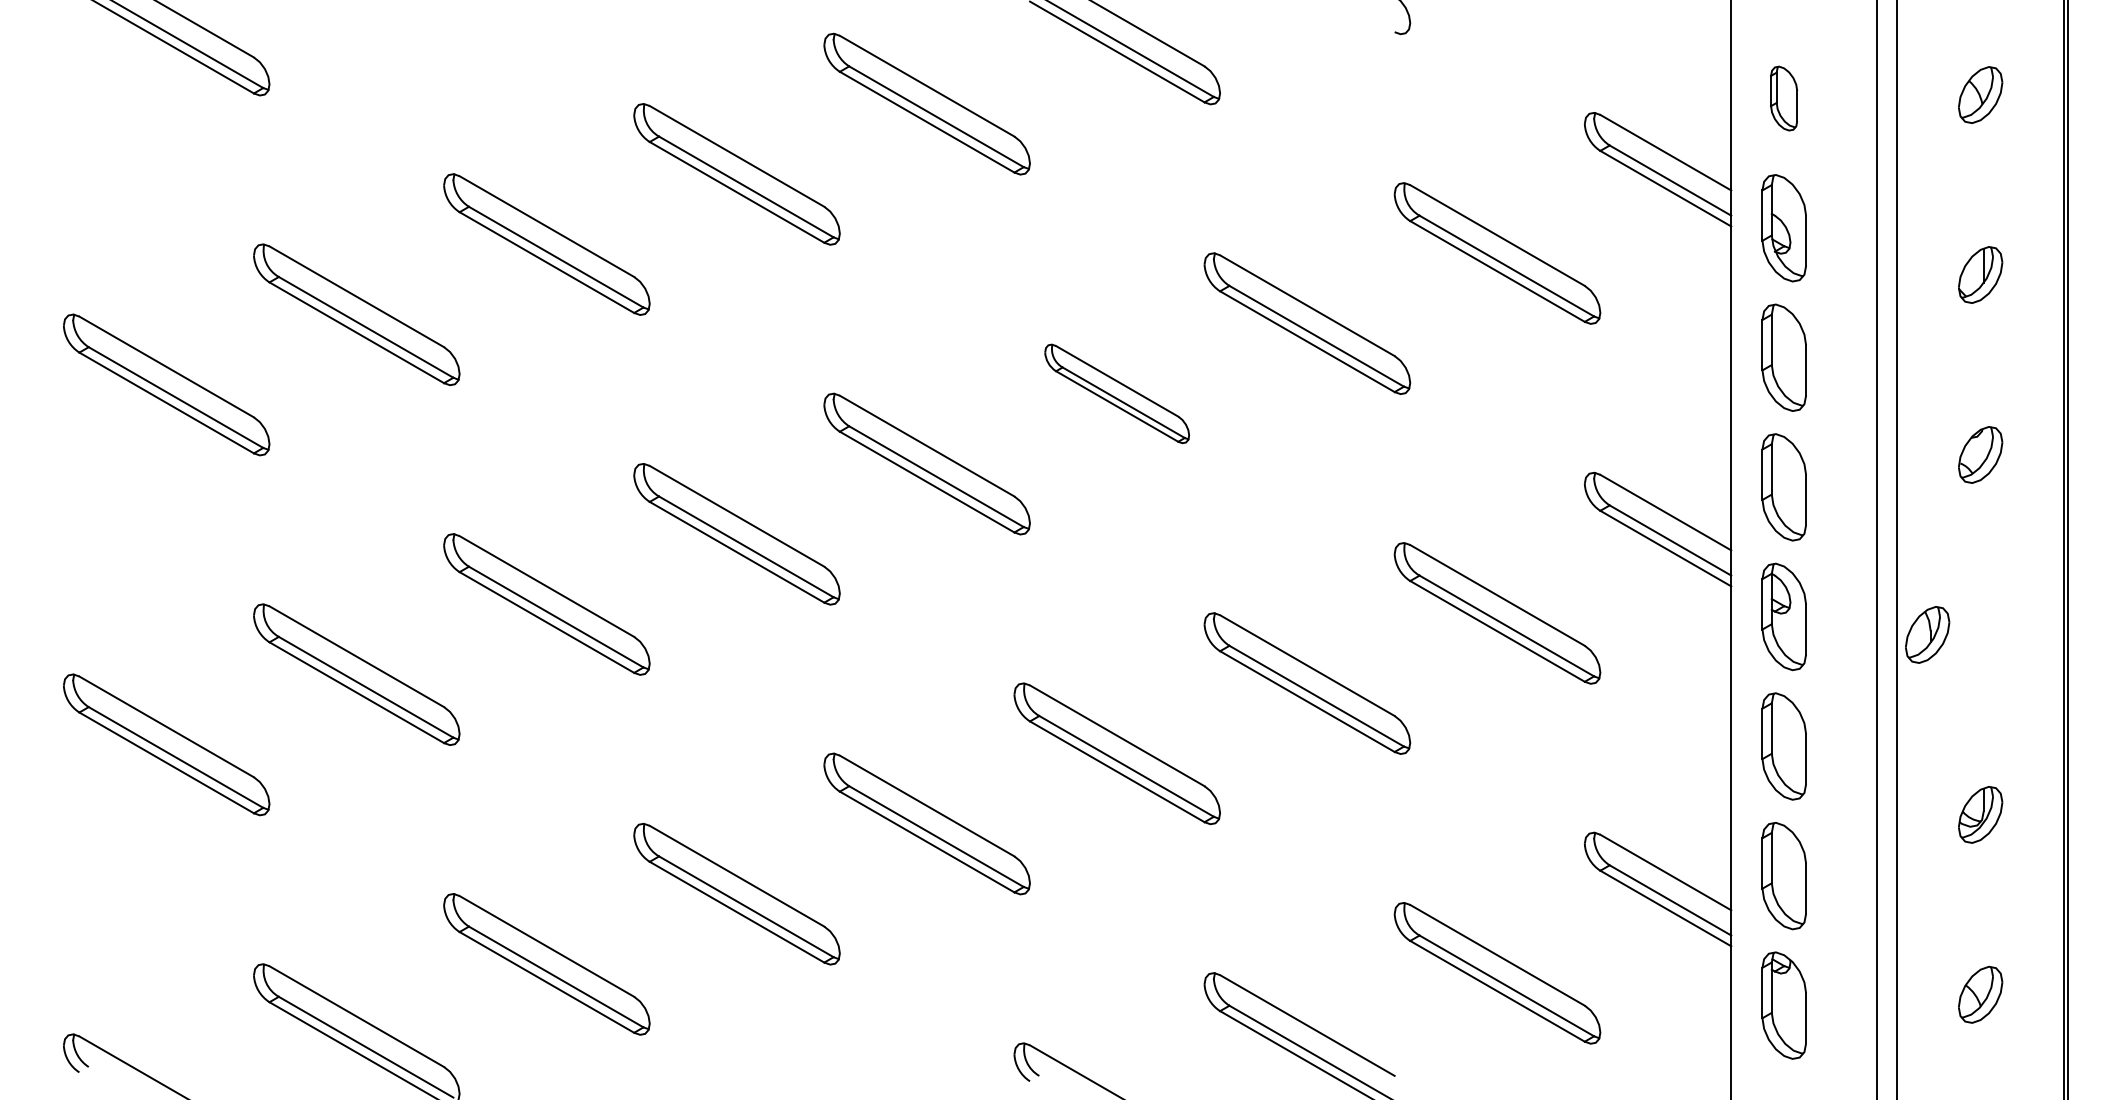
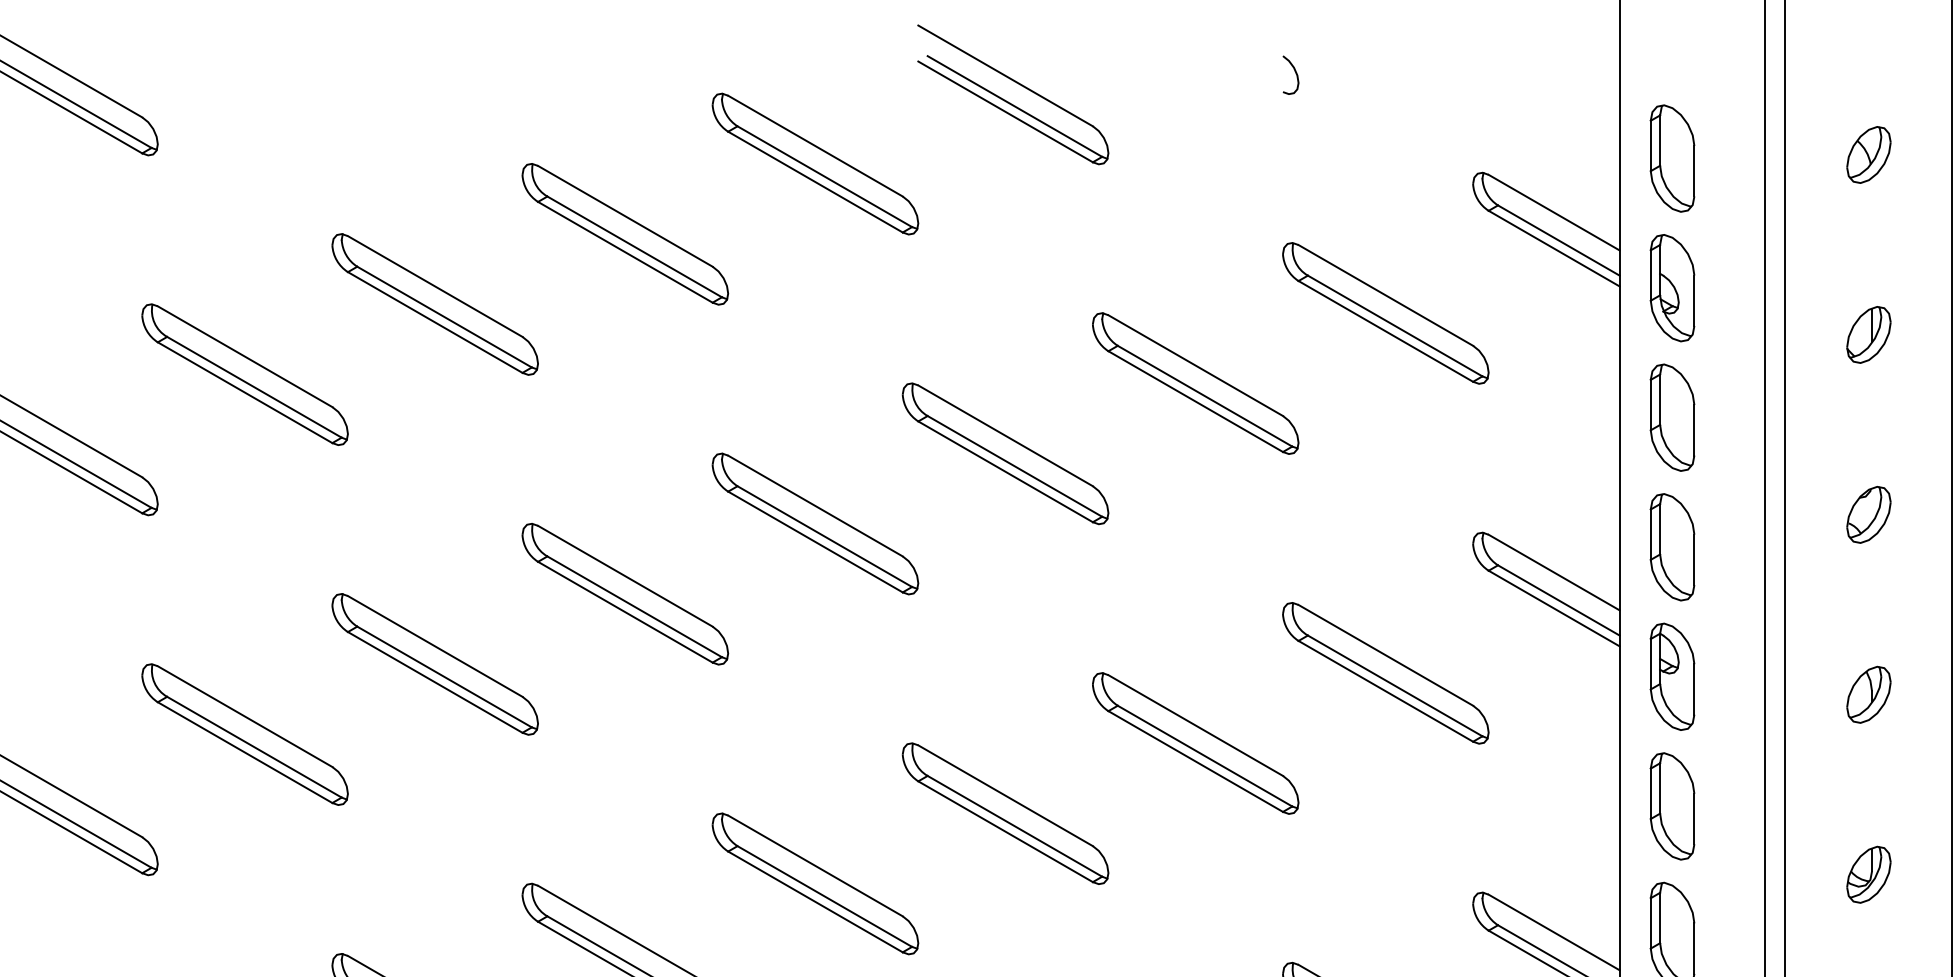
part: (1783, 98) -> (1671, 158), size x1.67
part: (1116, 393) -> (1004, 453), size x1.43
part: (1927, 634) -> (1868, 694), moved

